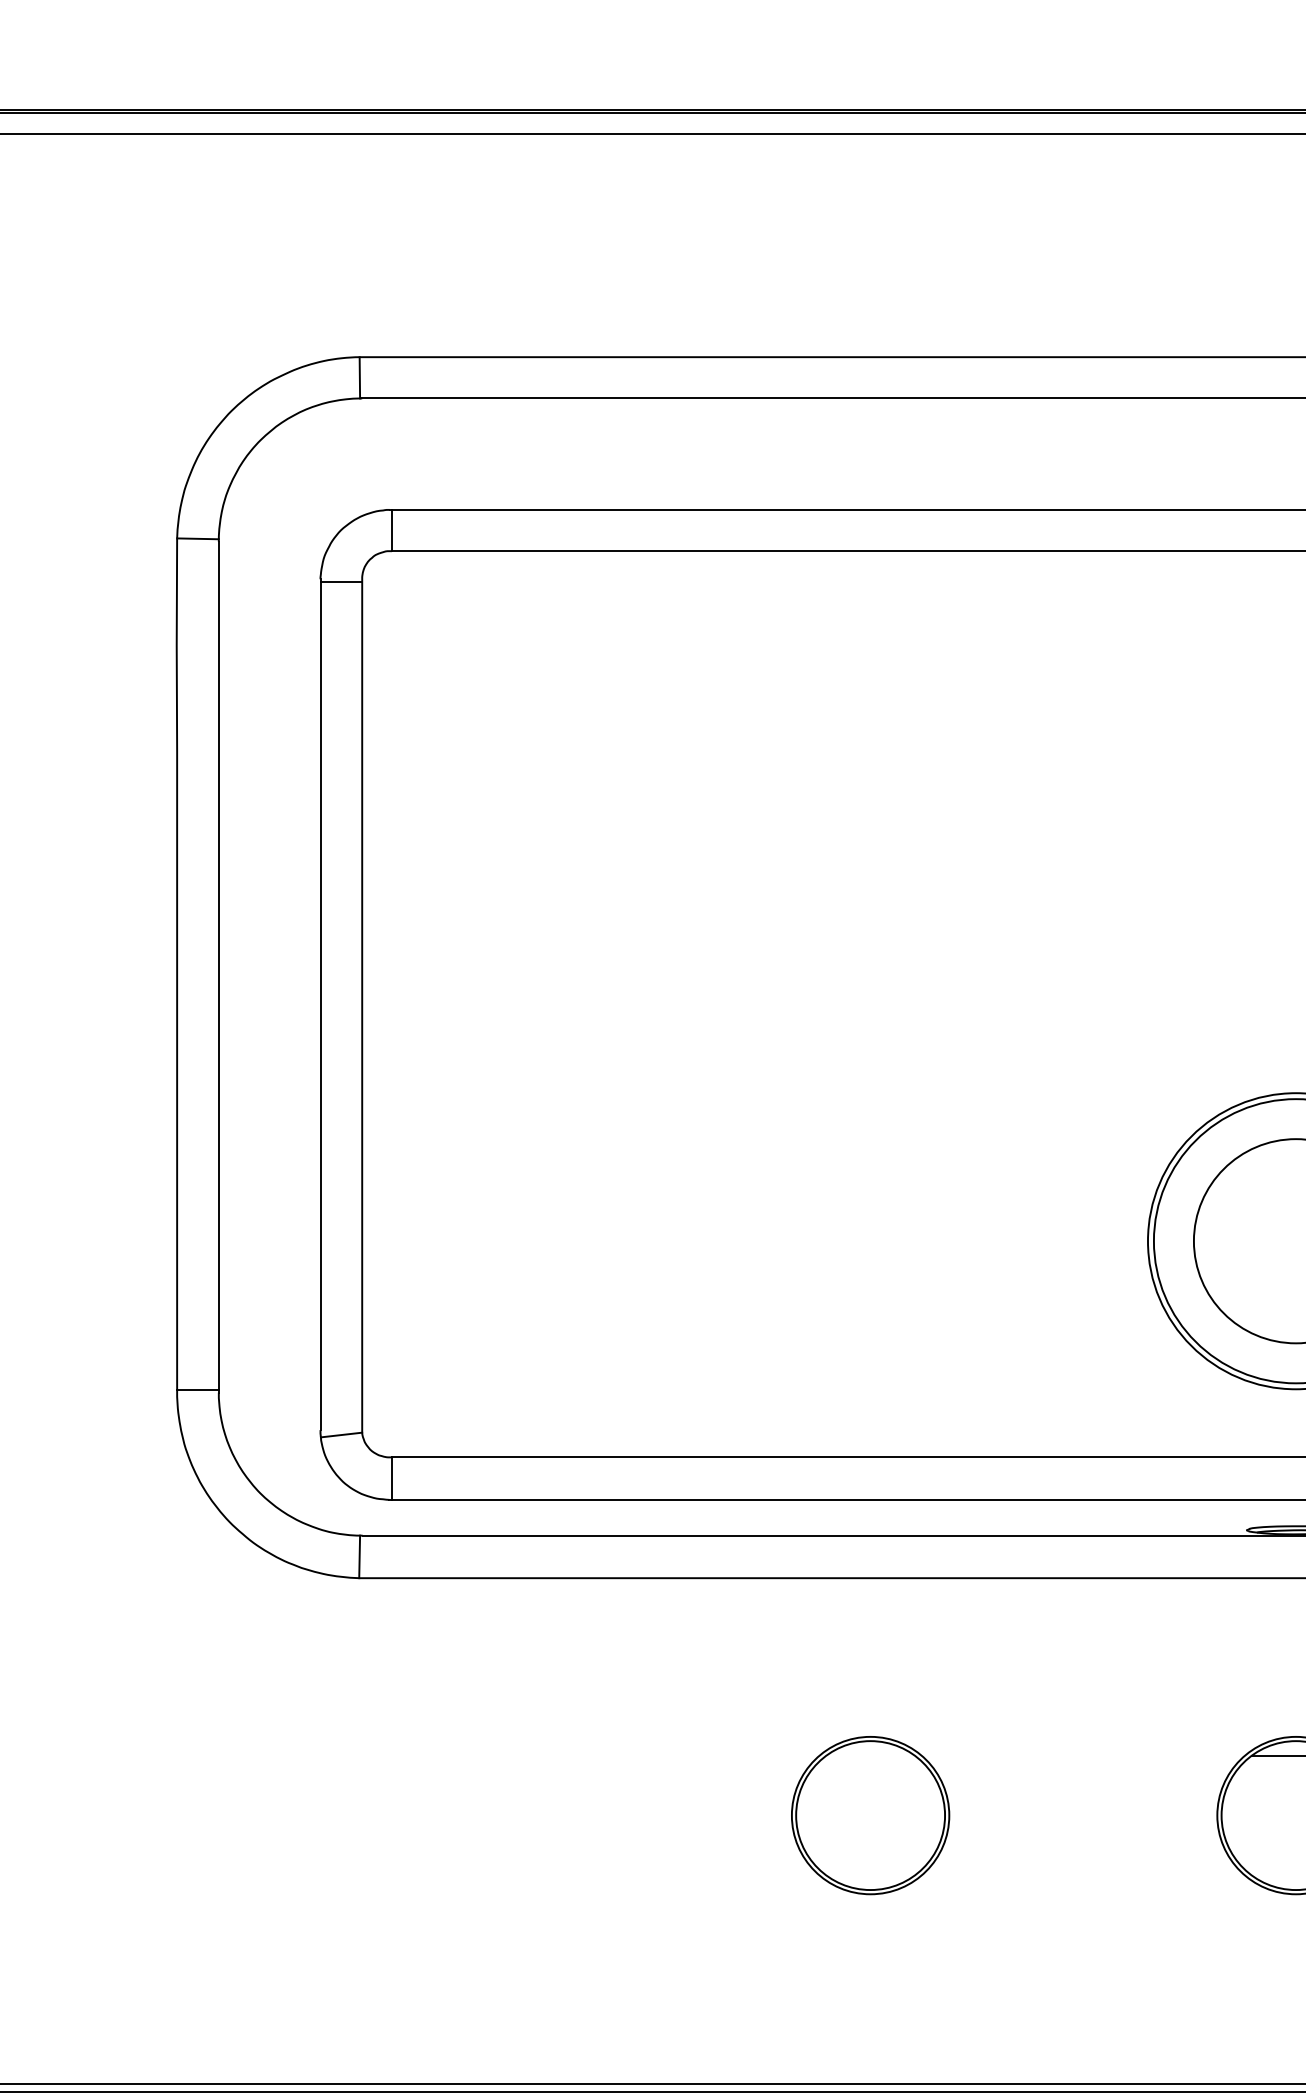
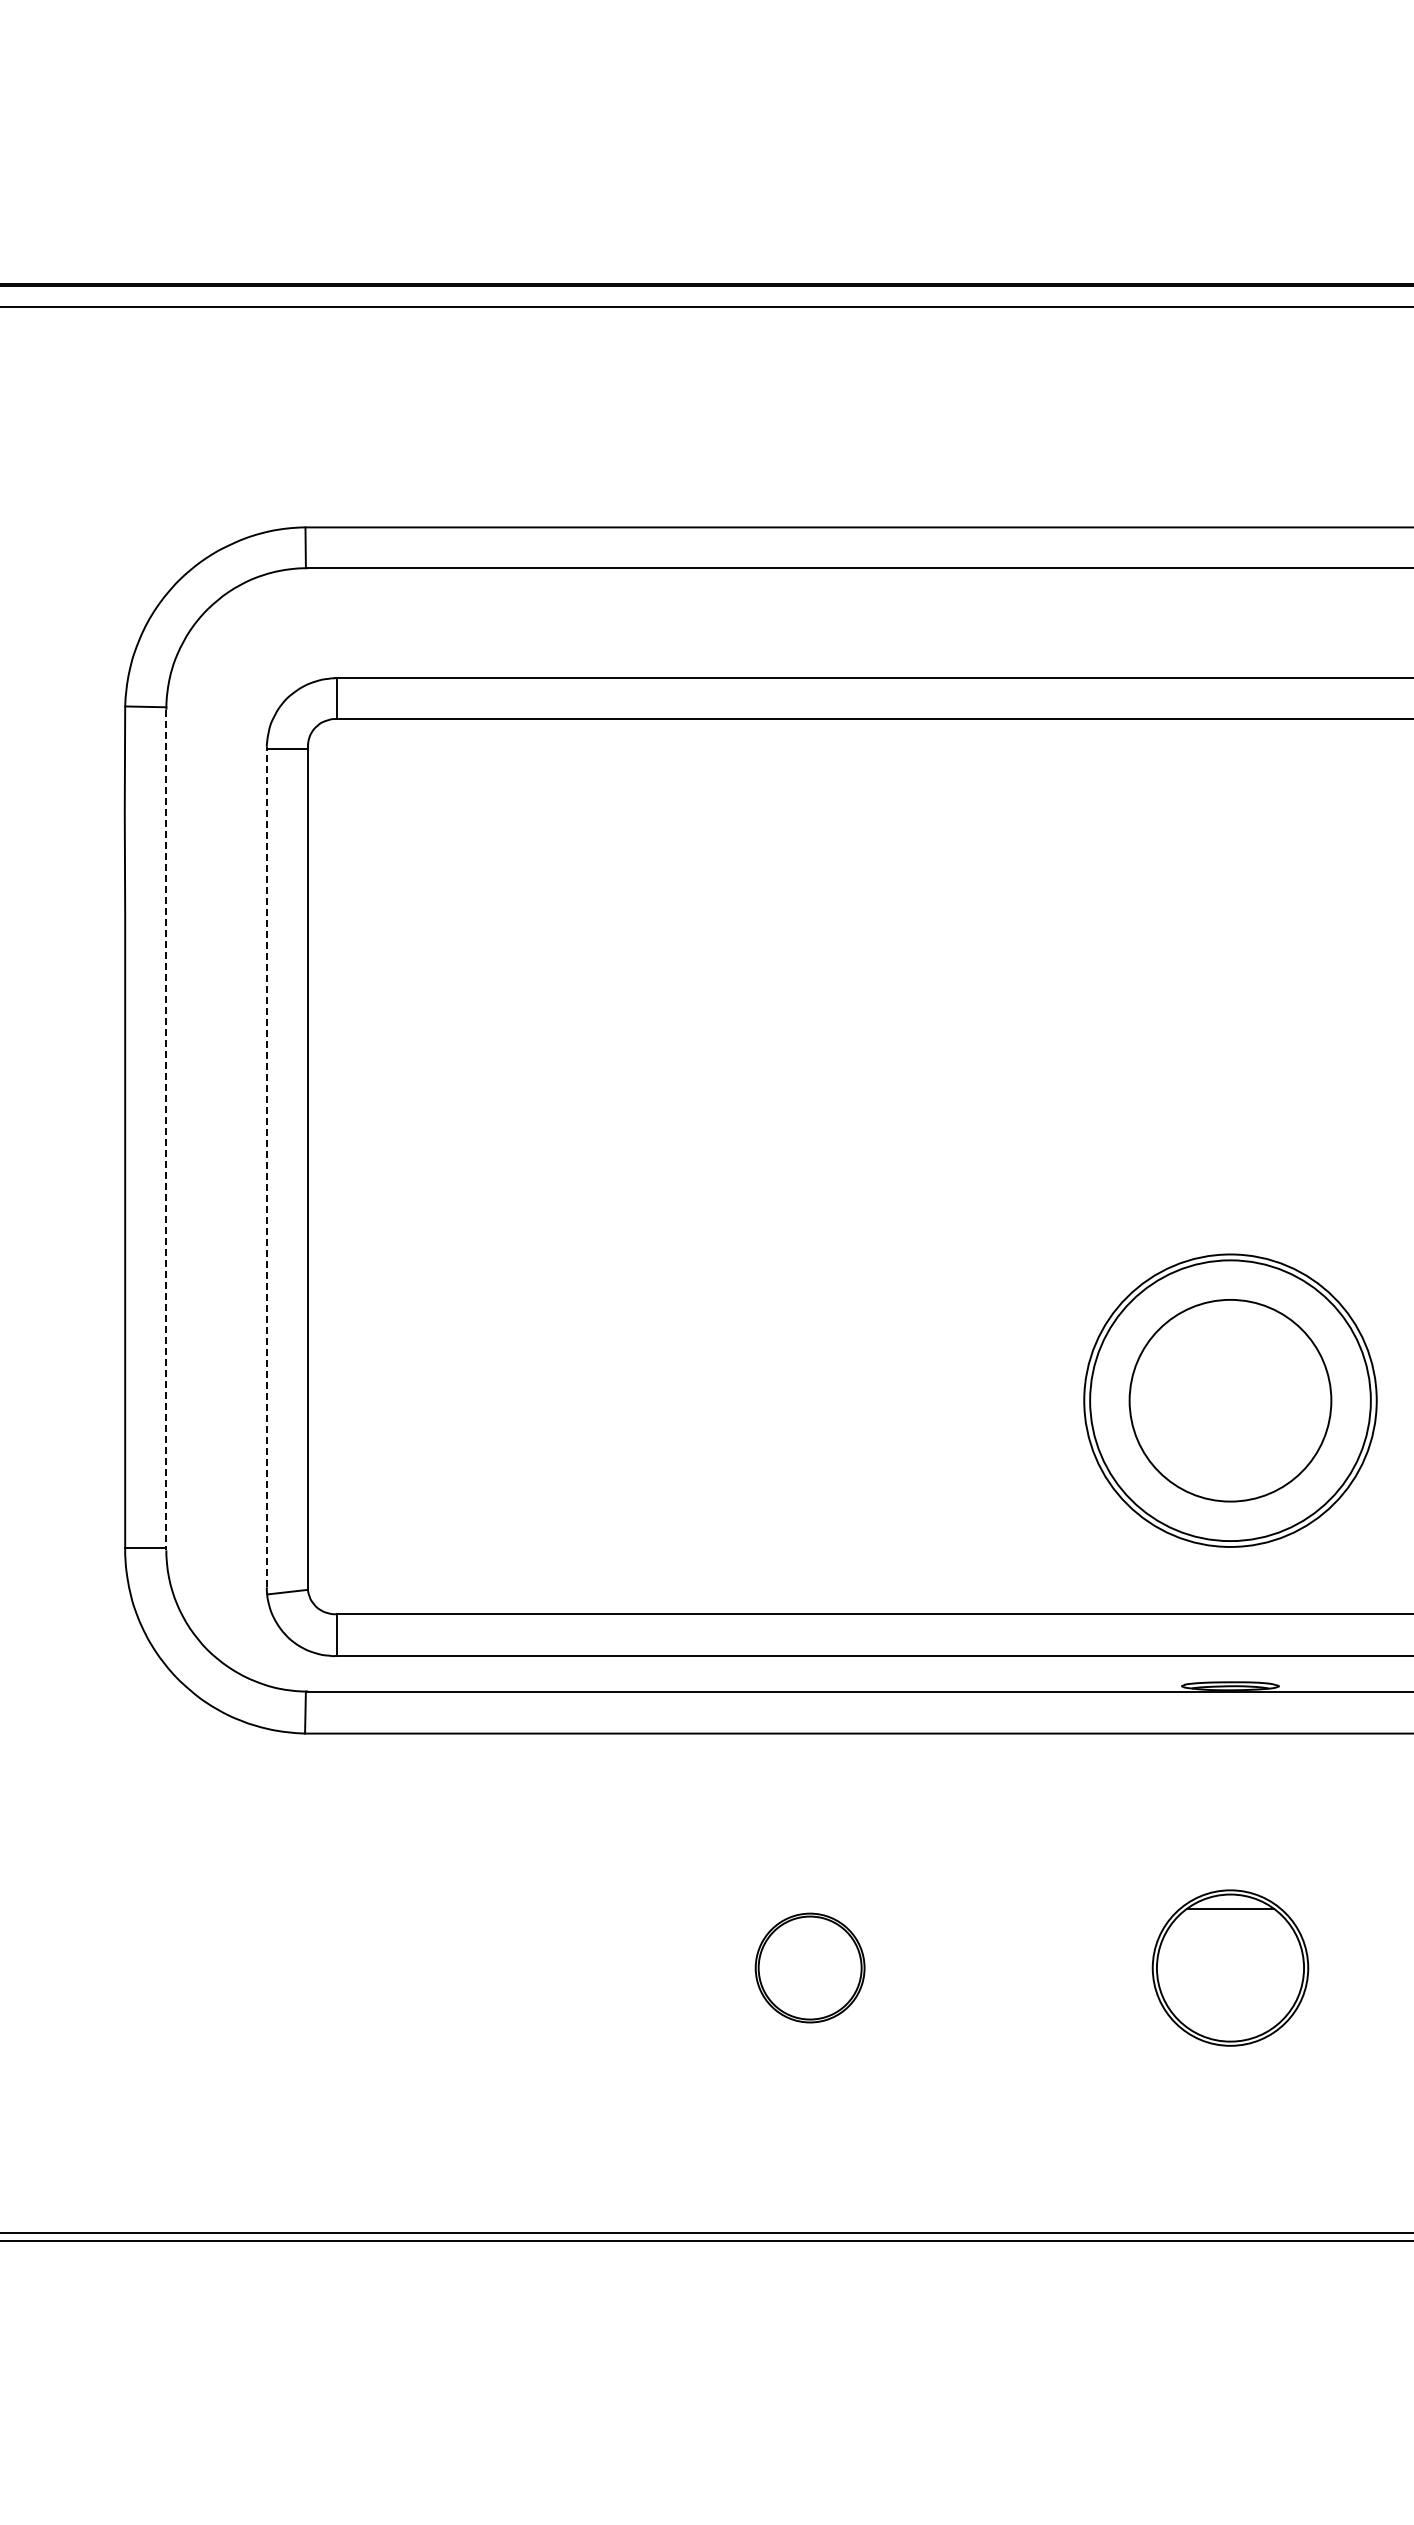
line: (218, 967) -> (166, 1130), solid -> dashed
line: (320, 1004) -> (266, 1166), solid -> dashed
part: (869, 1814) -> (809, 1967), size x0.7

